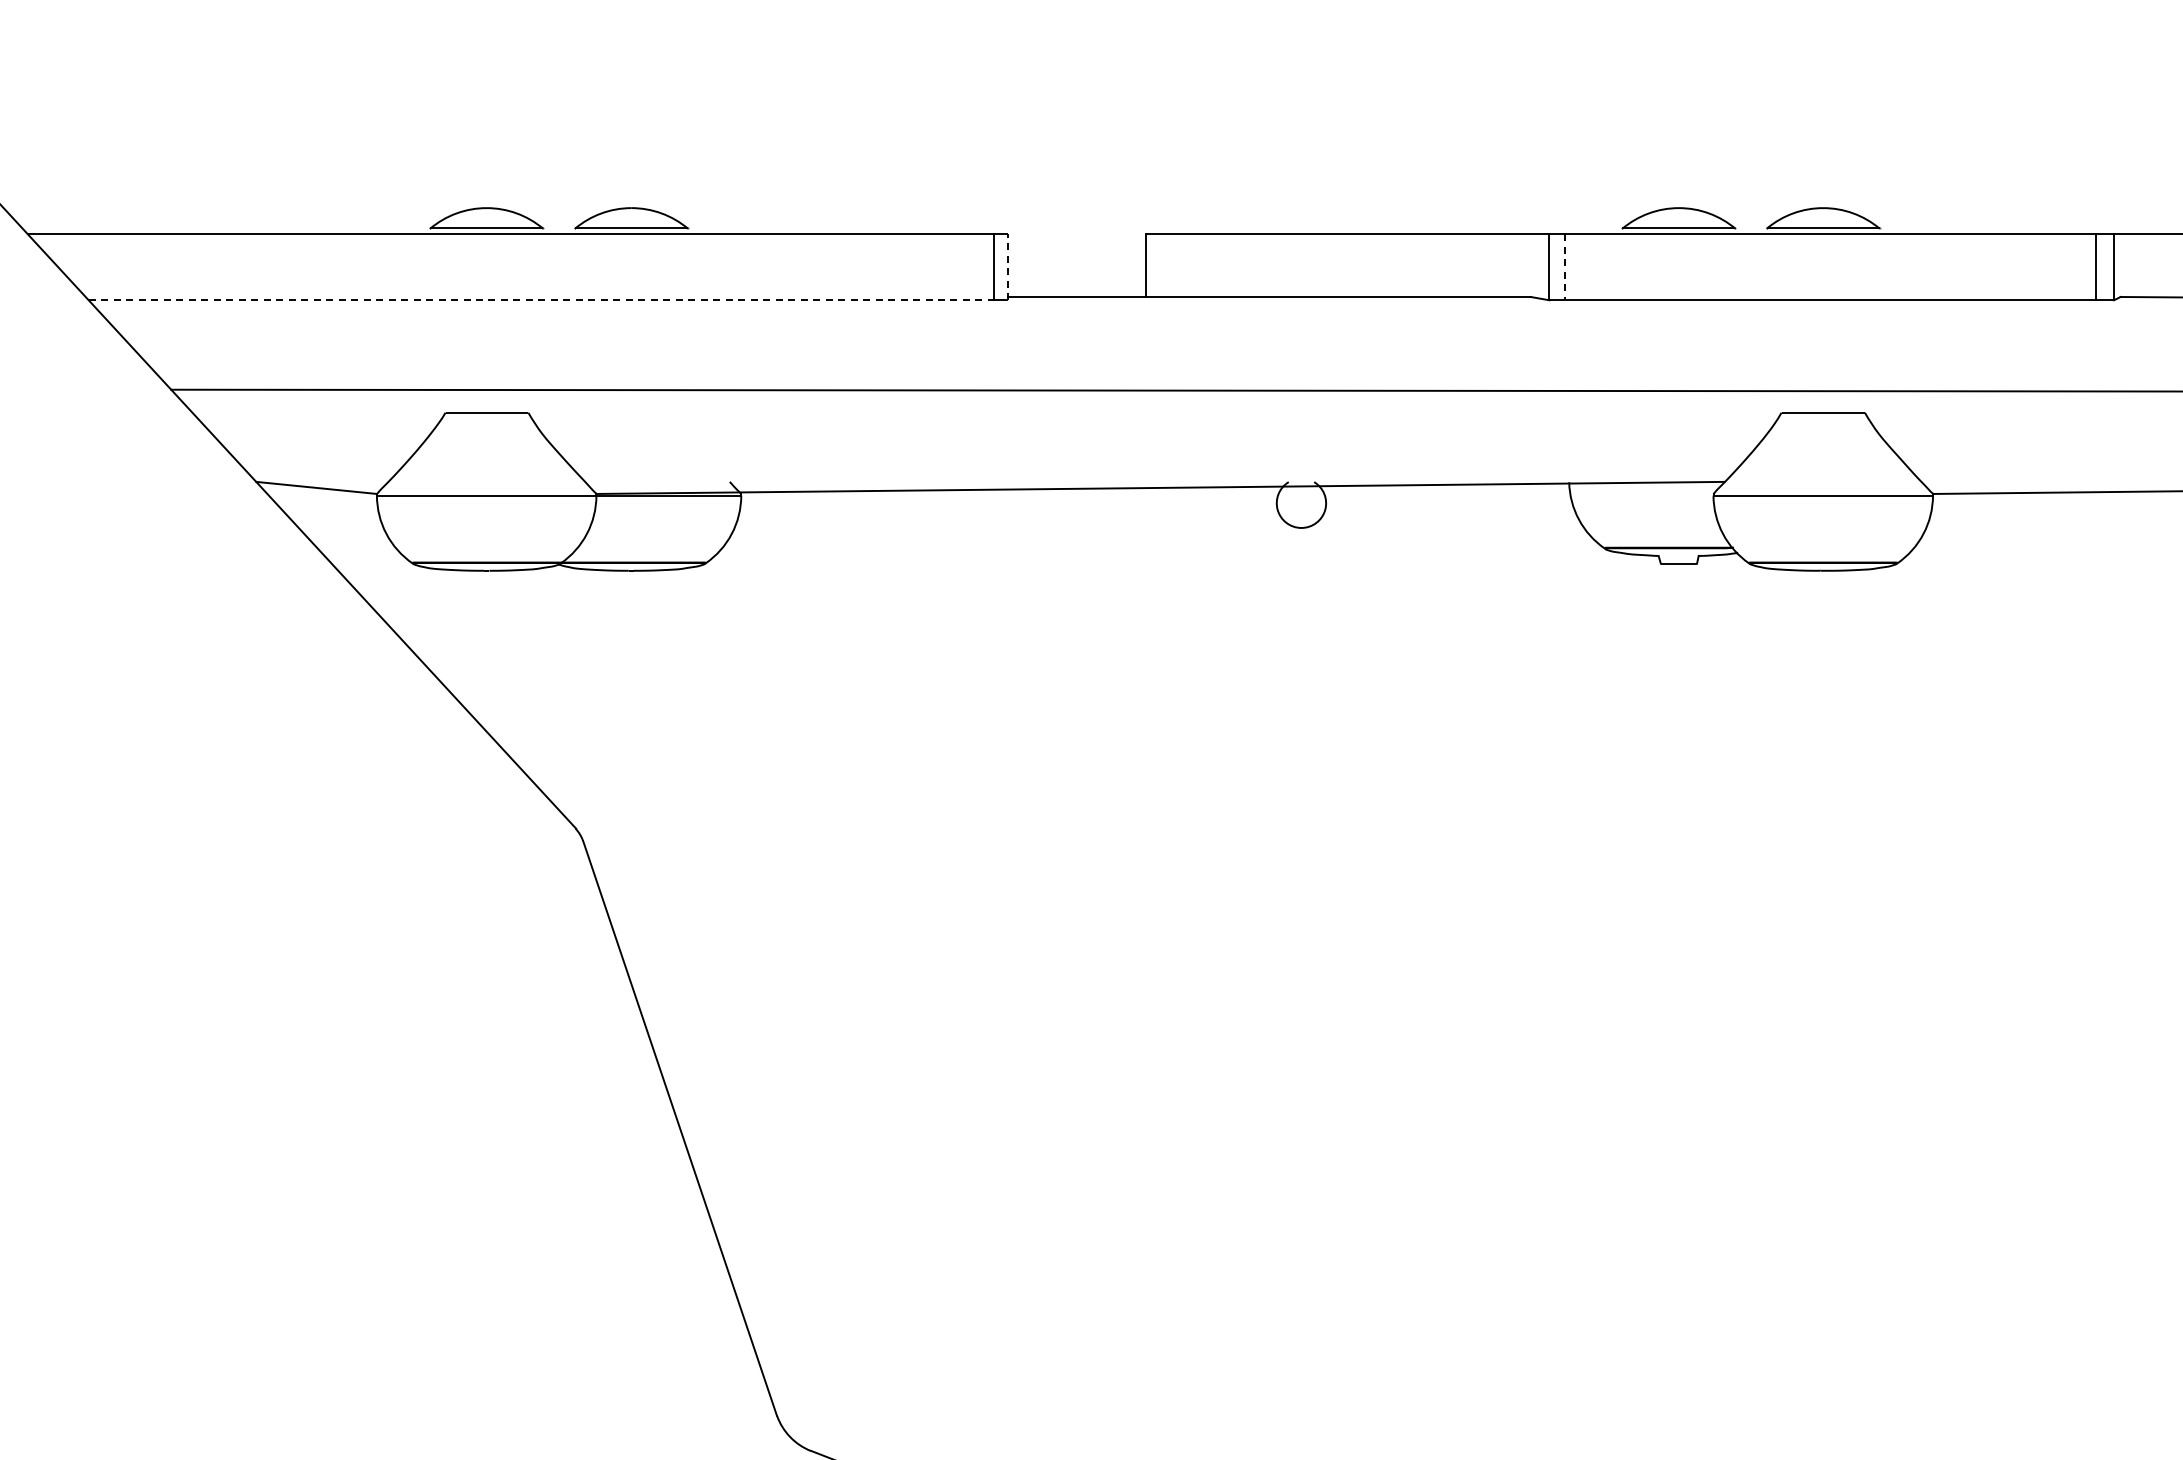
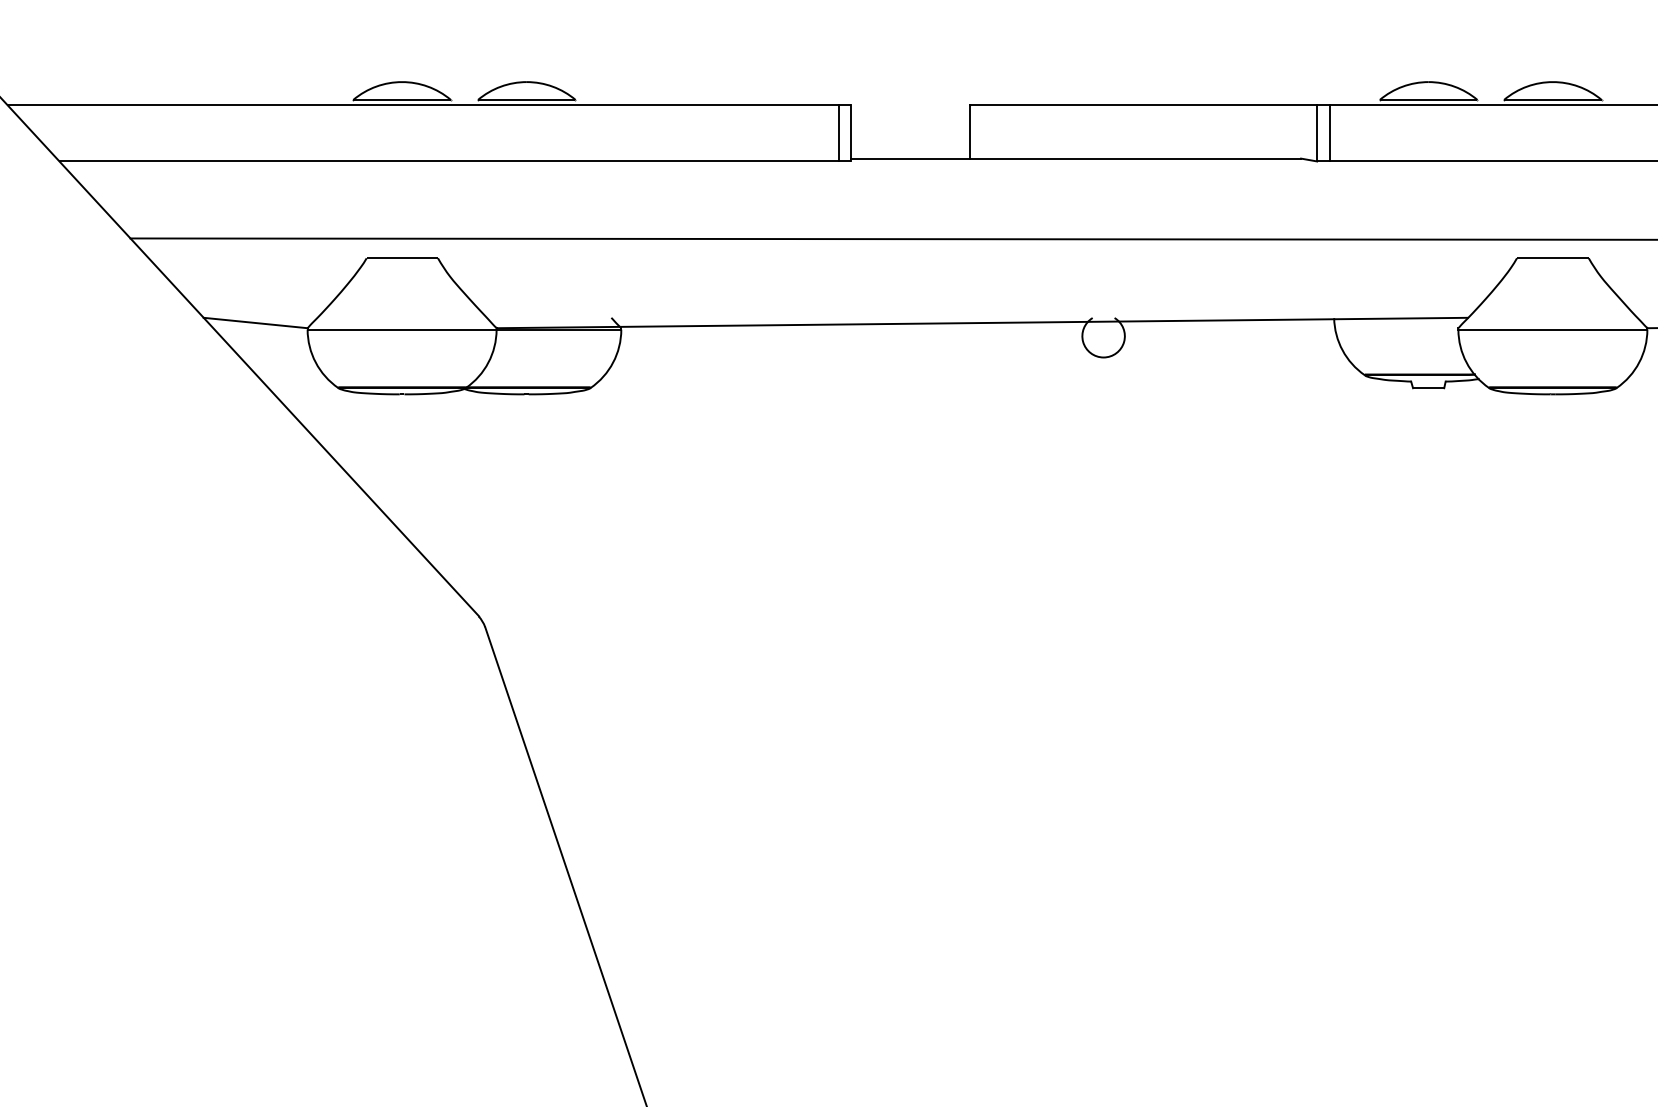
line: (1008, 267) -> (851, 133), dashed -> solid
line: (1564, 267) -> (1330, 133), dashed -> solid
line: (541, 300) -> (449, 161), dashed -> solid

